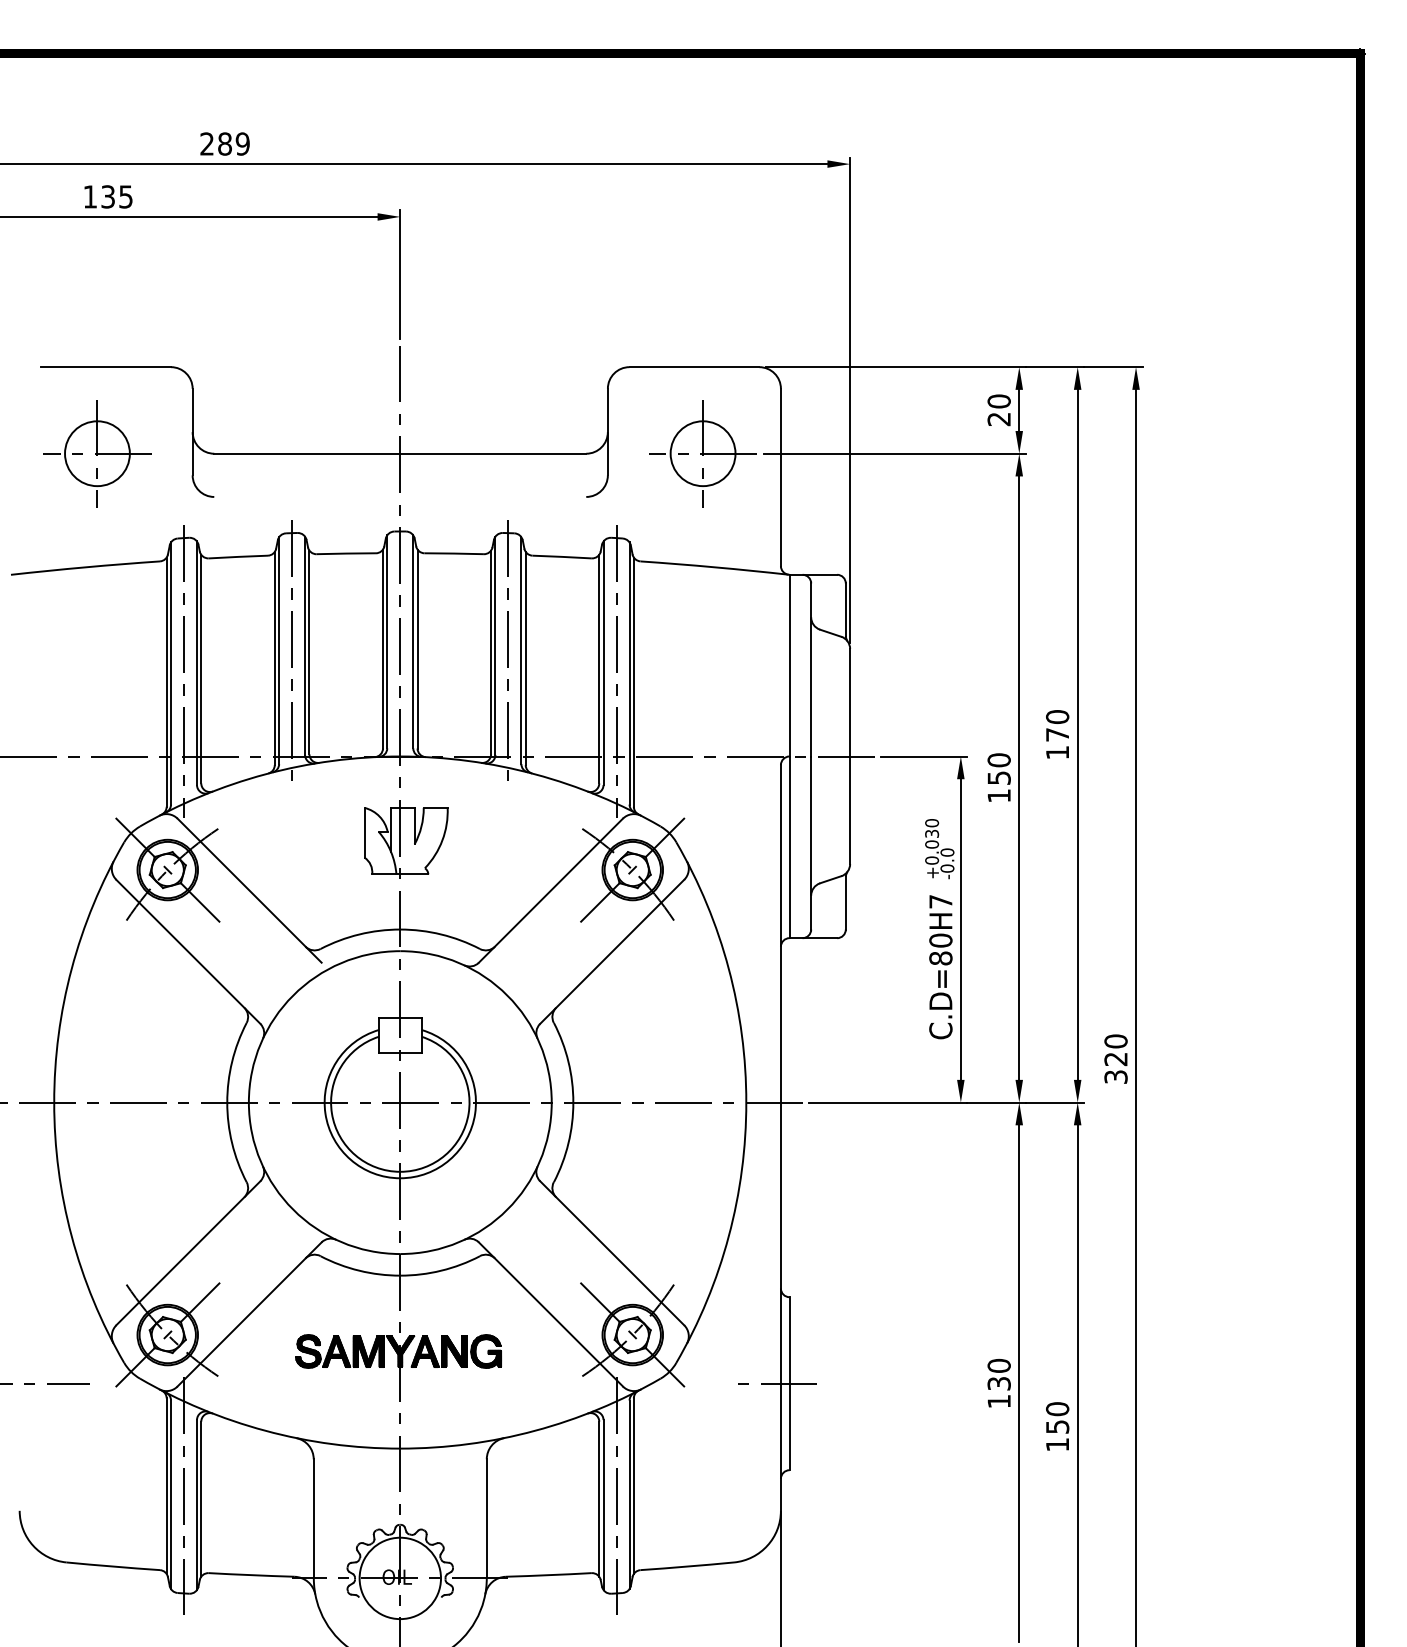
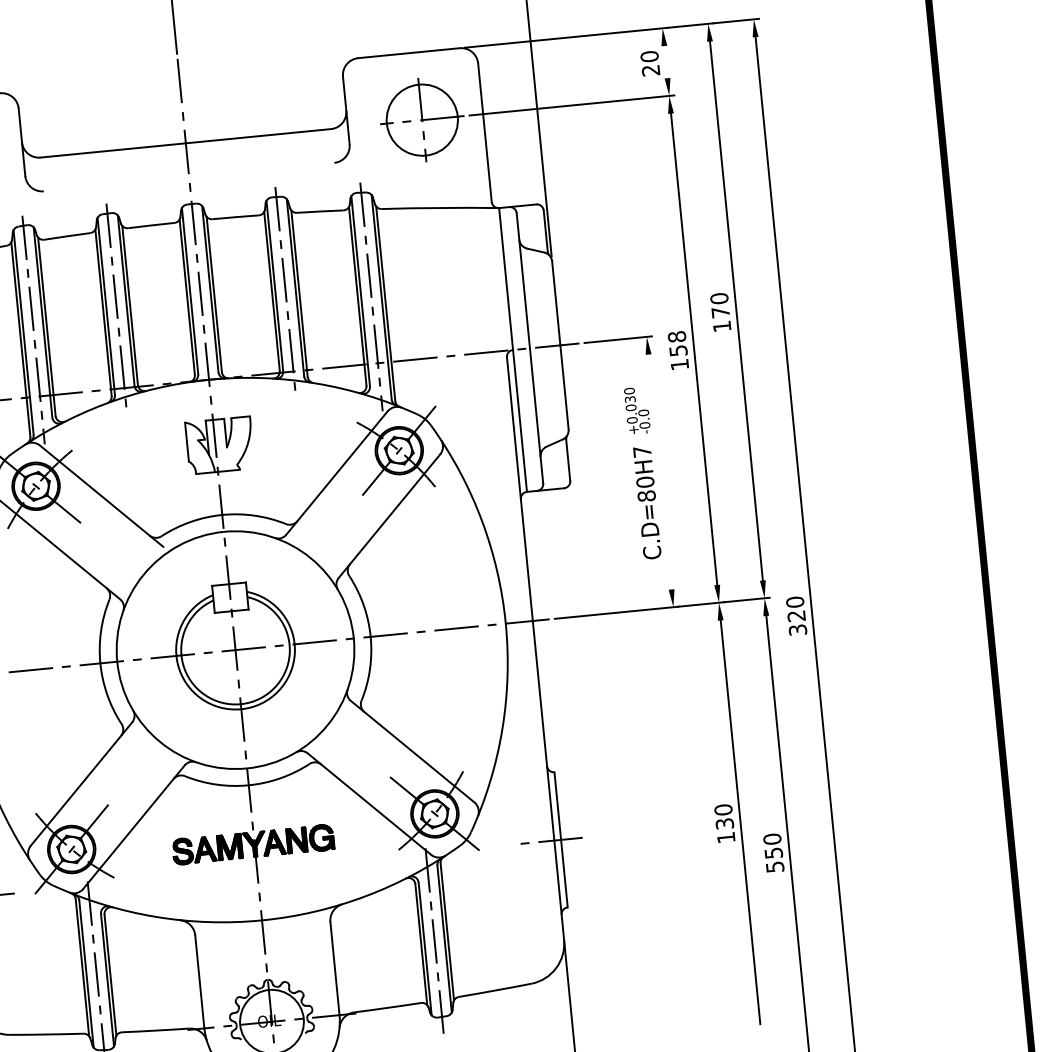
line: (1019, 410) -> (666, 62), removed
circle: (702, 453) -> (421, 120), size x1.4
text: (998, 760) -> (676, 337), 150 -> 158
line: (960, 929) -> (659, 472), removed
text: (1115, 1058) -> (796, 615), moved
text: (1057, 1444) -> (775, 866), 150 -> 550

